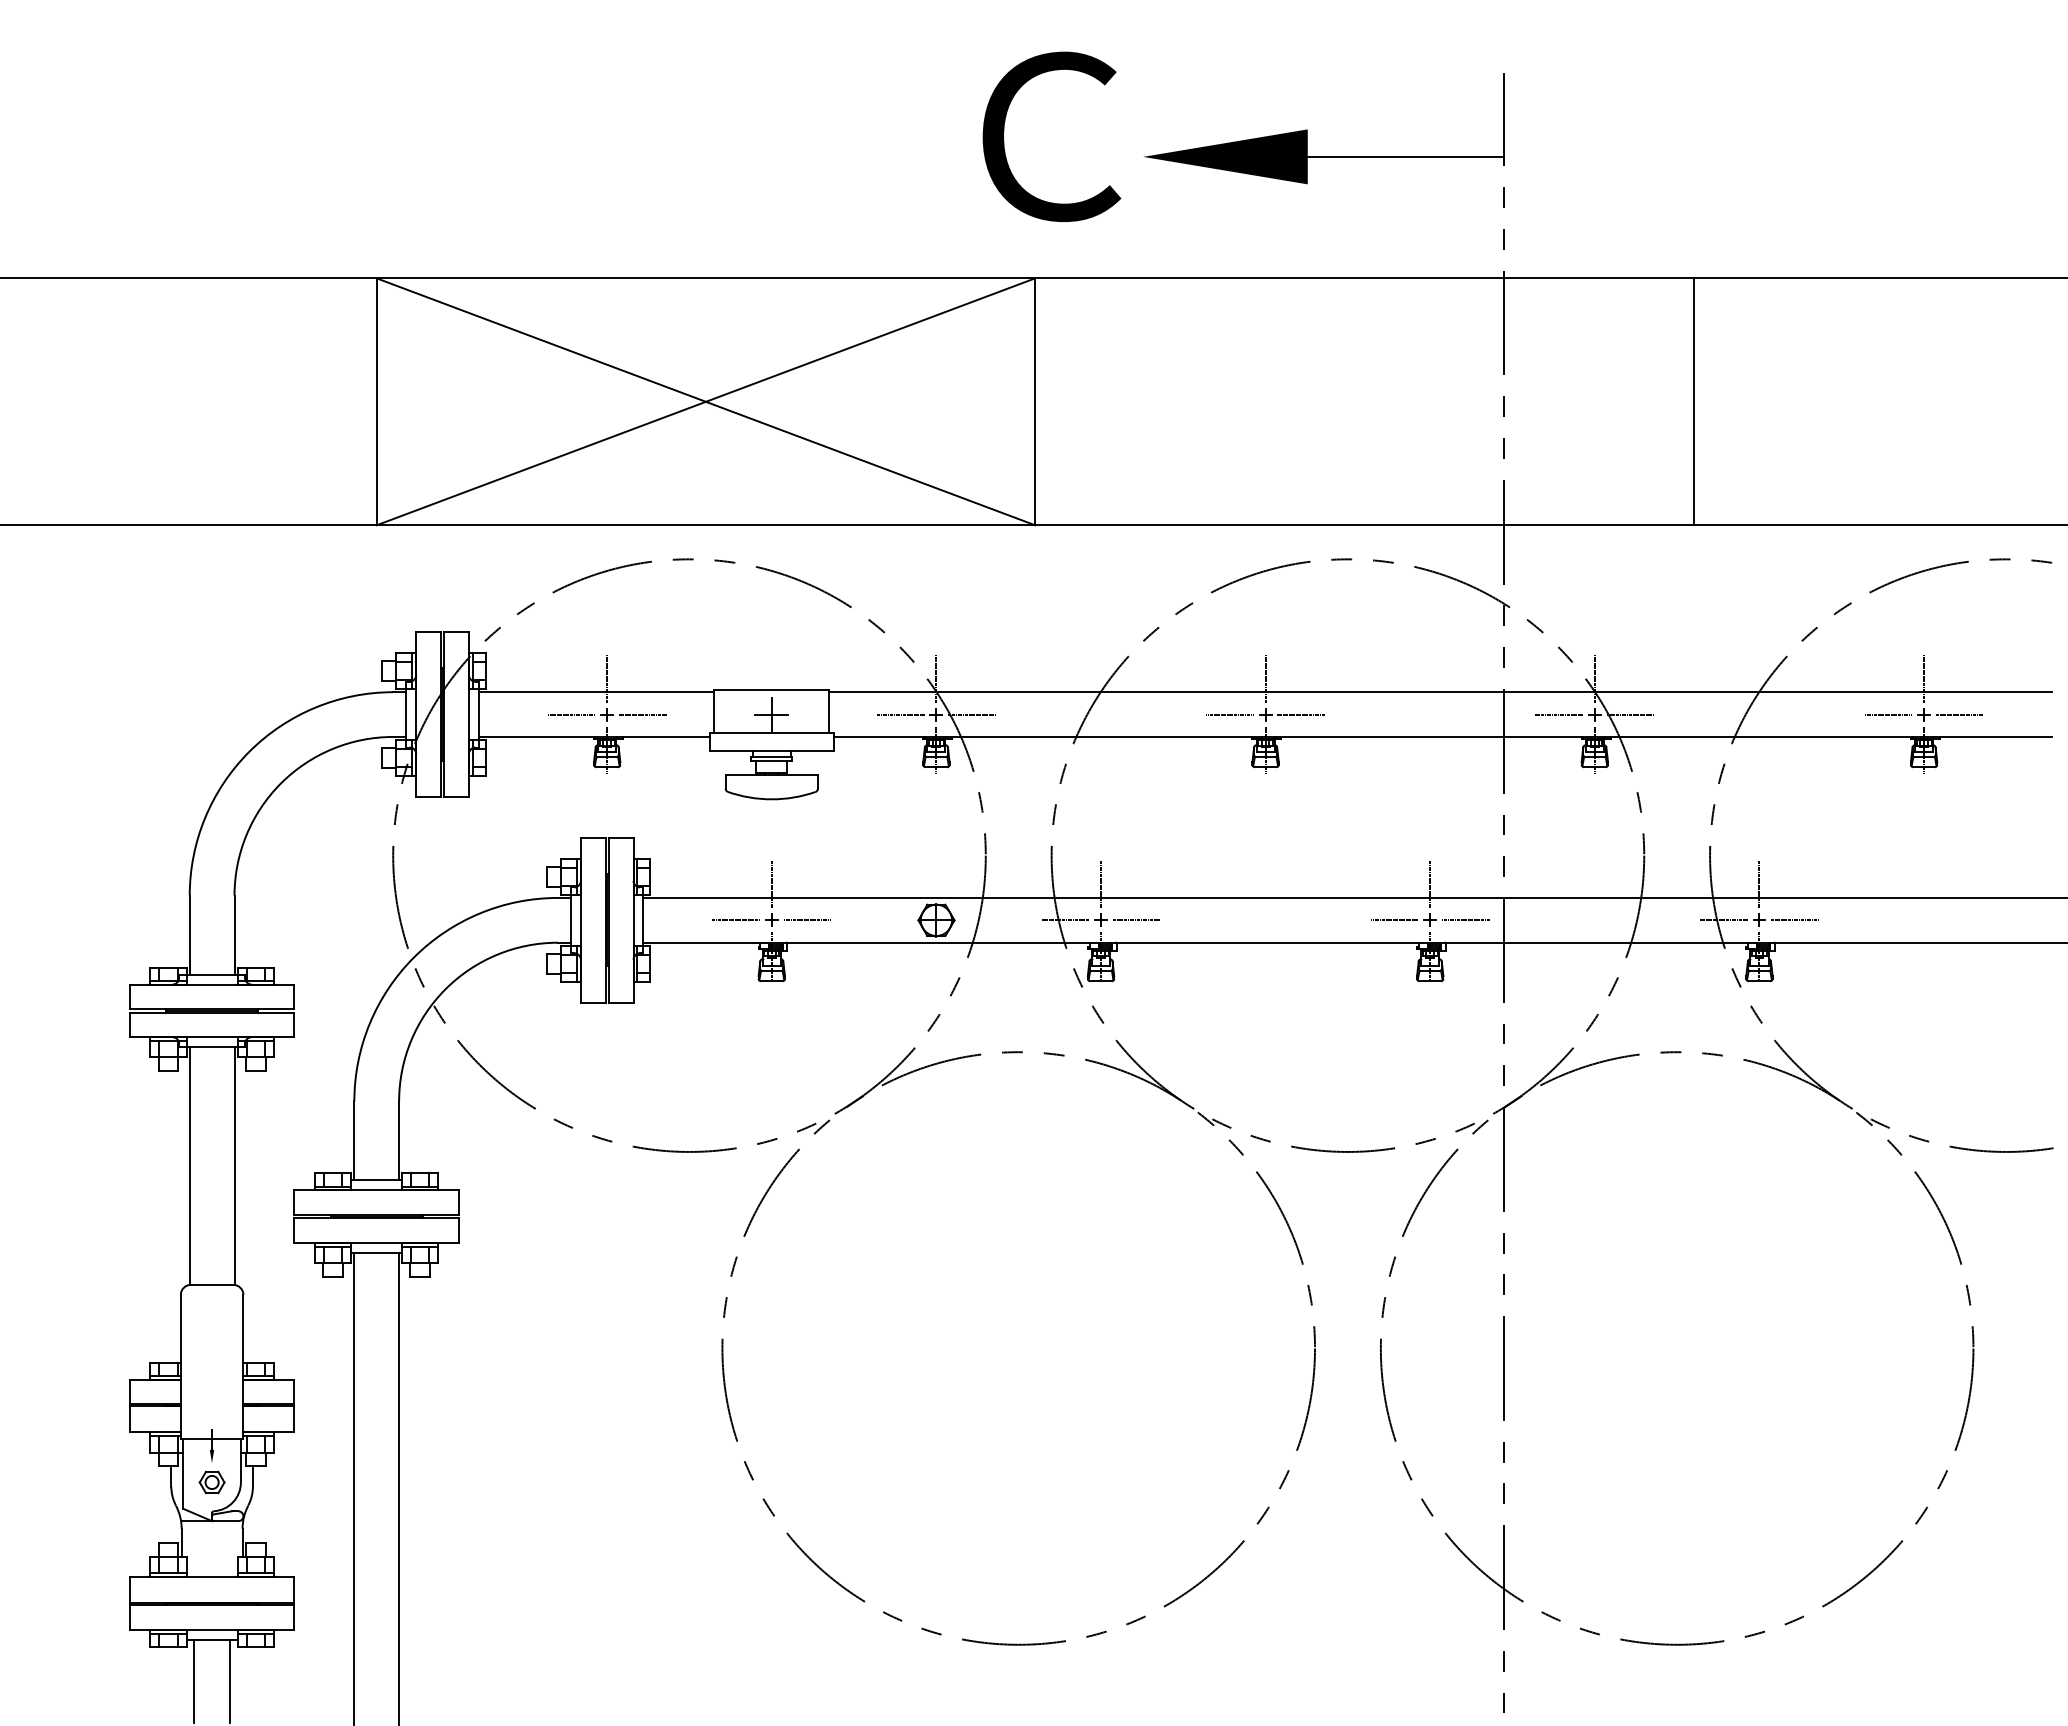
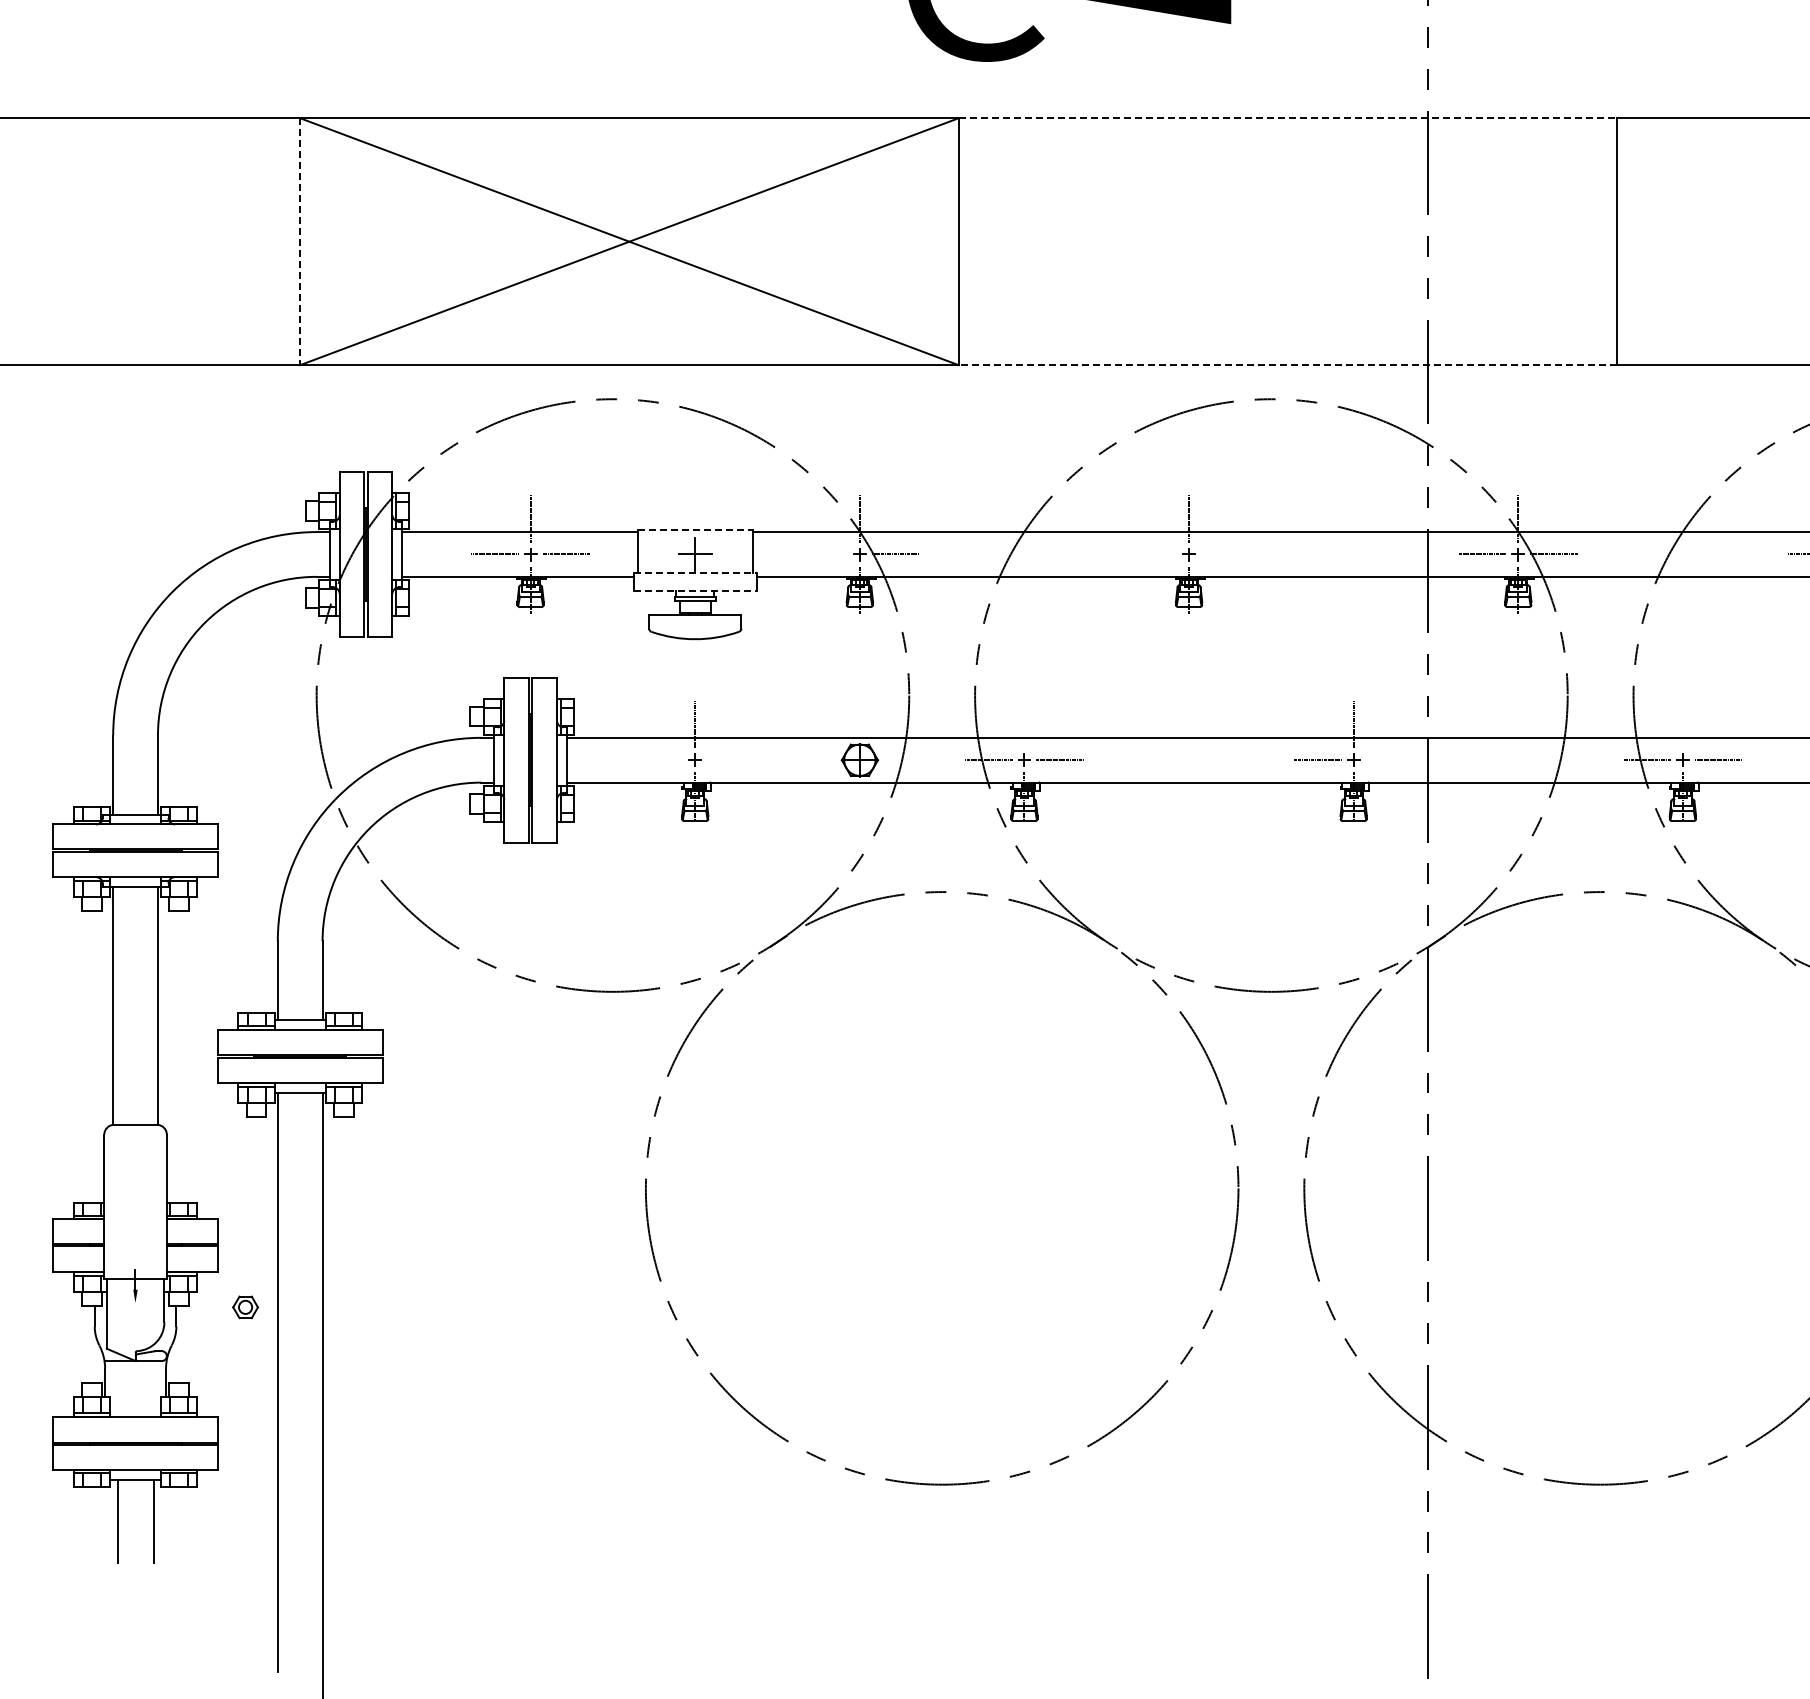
line: (1364, 278) -> (1287, 118), solid -> dashed
line: (376, 402) -> (299, 242), solid -> dashed
line: (1363, 525) -> (1286, 365), solid -> dashed
line: (771, 689) -> (694, 529), solid -> dashed
line: (900, 714) -> (823, 554), removed
line: (1229, 714) -> (1152, 554), removed
line: (1301, 714) -> (1224, 554), removed
line: (771, 732) -> (694, 572), solid -> dashed
line: (771, 750) -> (694, 590), solid -> dashed
line: (1101, 884) -> (1024, 724), removed
line: (1759, 884) -> (1682, 724), removed
line: (735, 920) -> (658, 760), removed
line: (807, 920) -> (730, 760), removed
line: (1465, 920) -> (1388, 760), removed
part: (211, 1482) -> (244, 1307), moved

